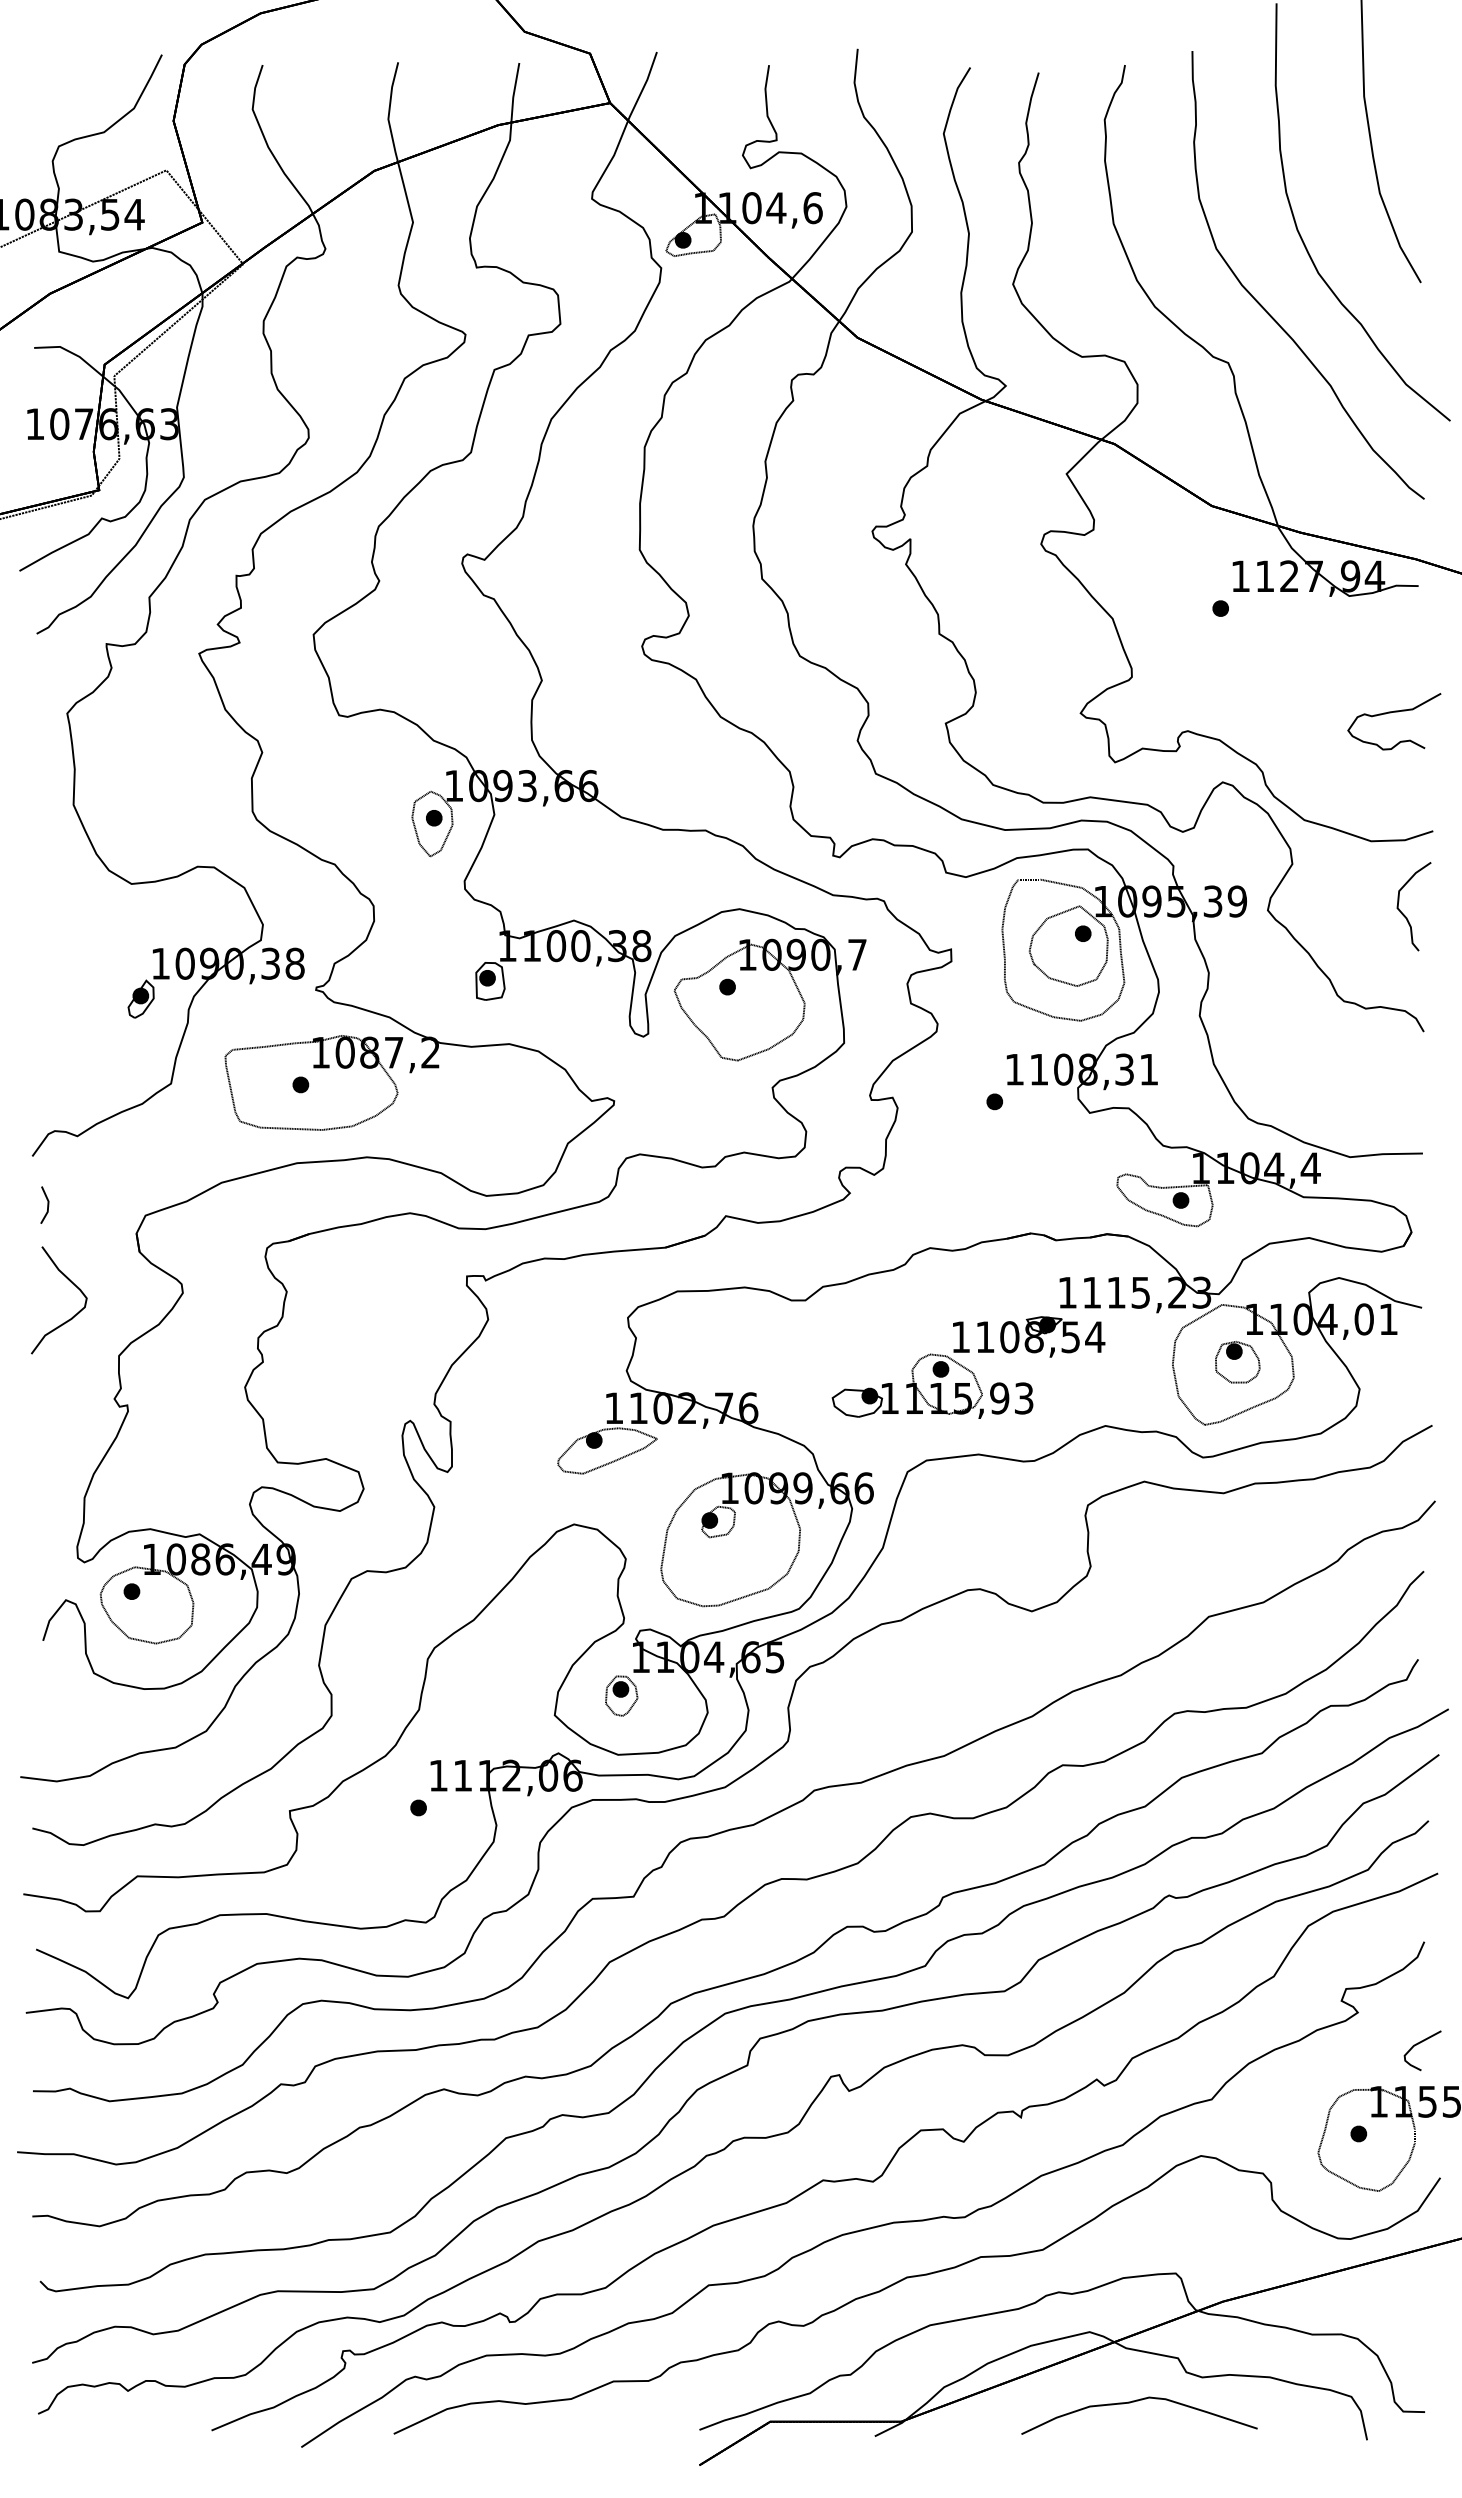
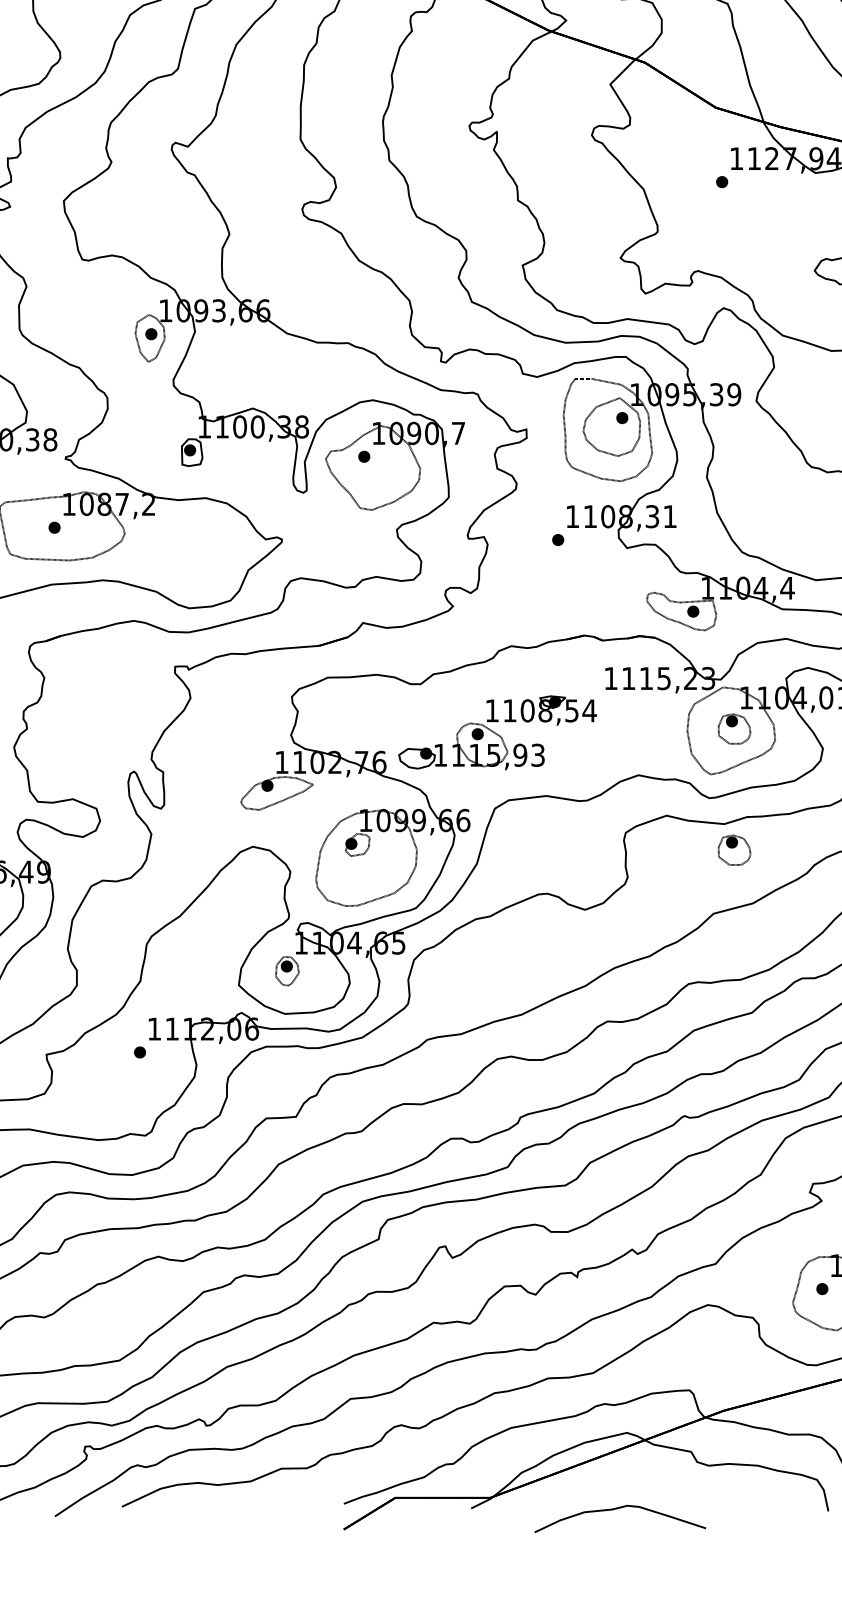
part: (968, 1367) -> (497, 732), moved
part: (1237, 1529) -> (734, 850), added
curve: (1134, 2402) -> (616, 1509), moved

